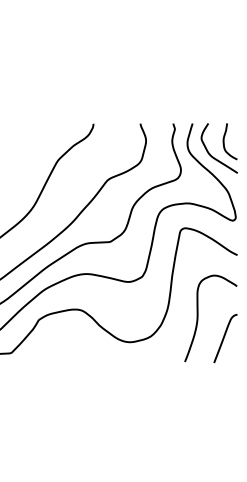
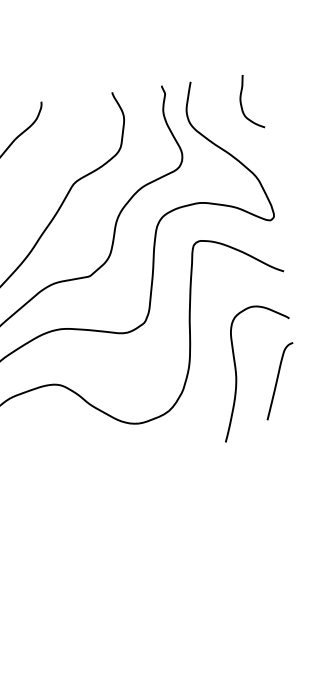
curve: (211, 154) -> (225, 124), removed
curve: (224, 338) -> (278, 381), moved

